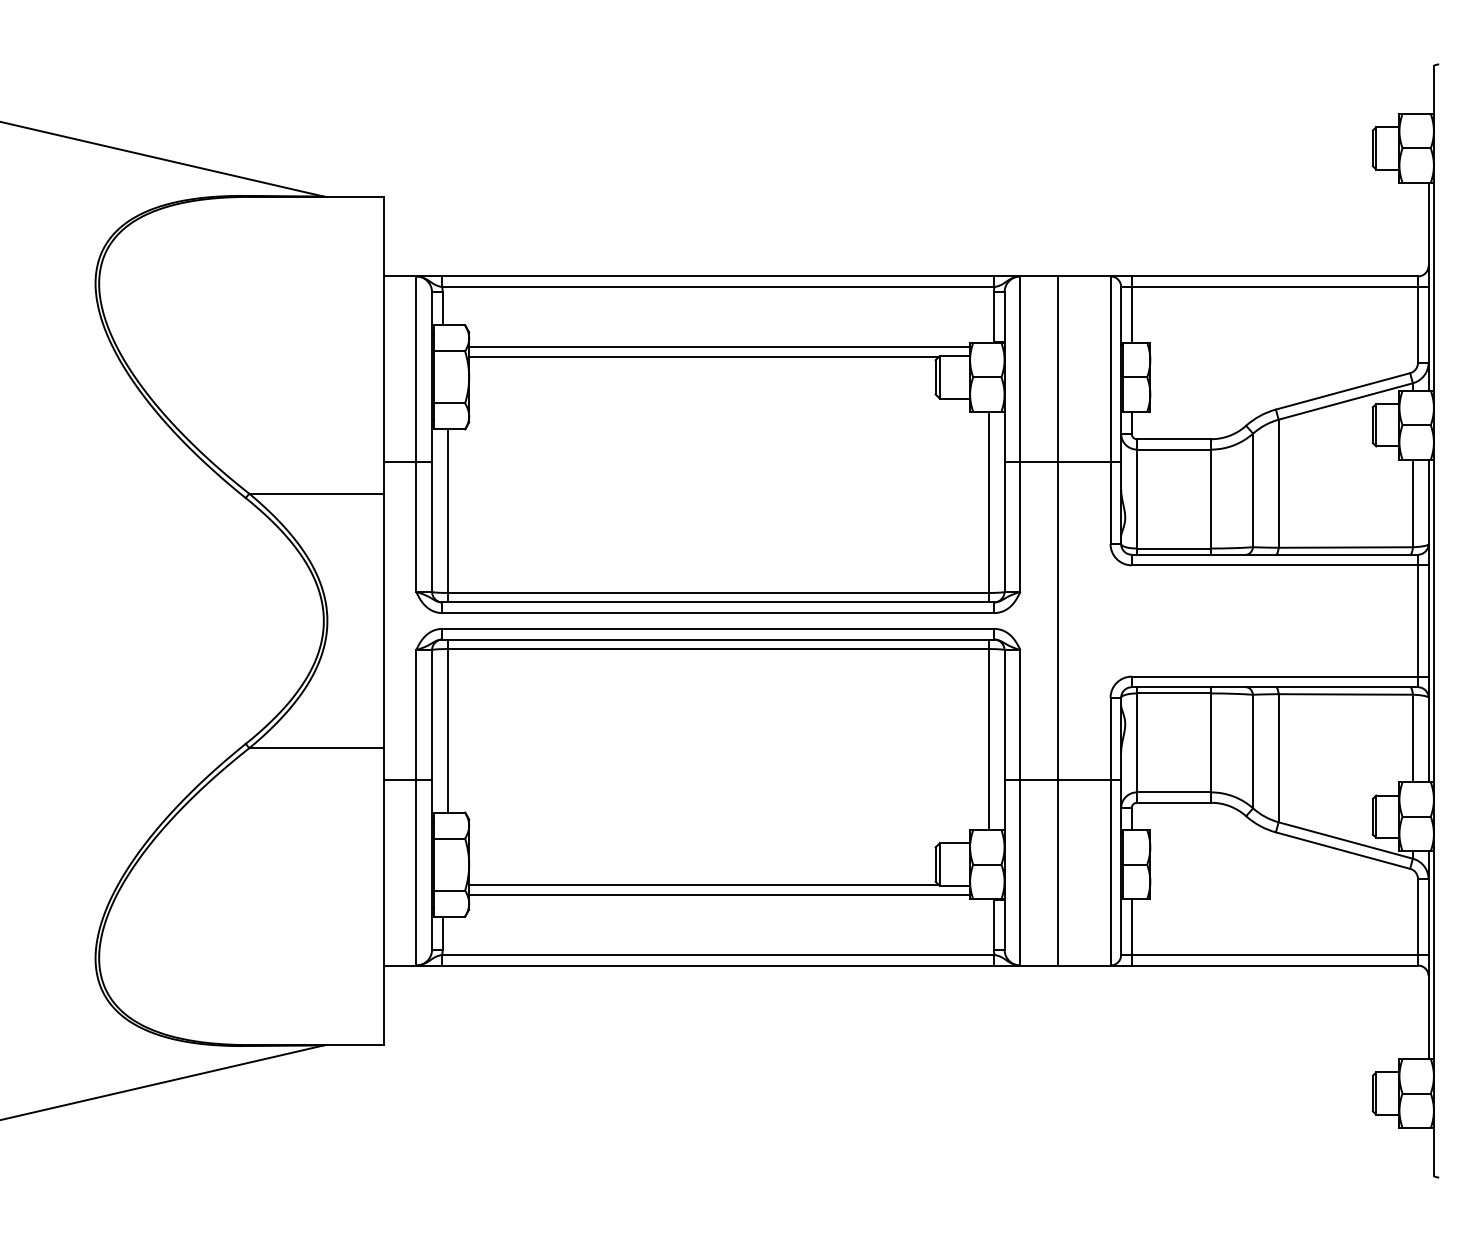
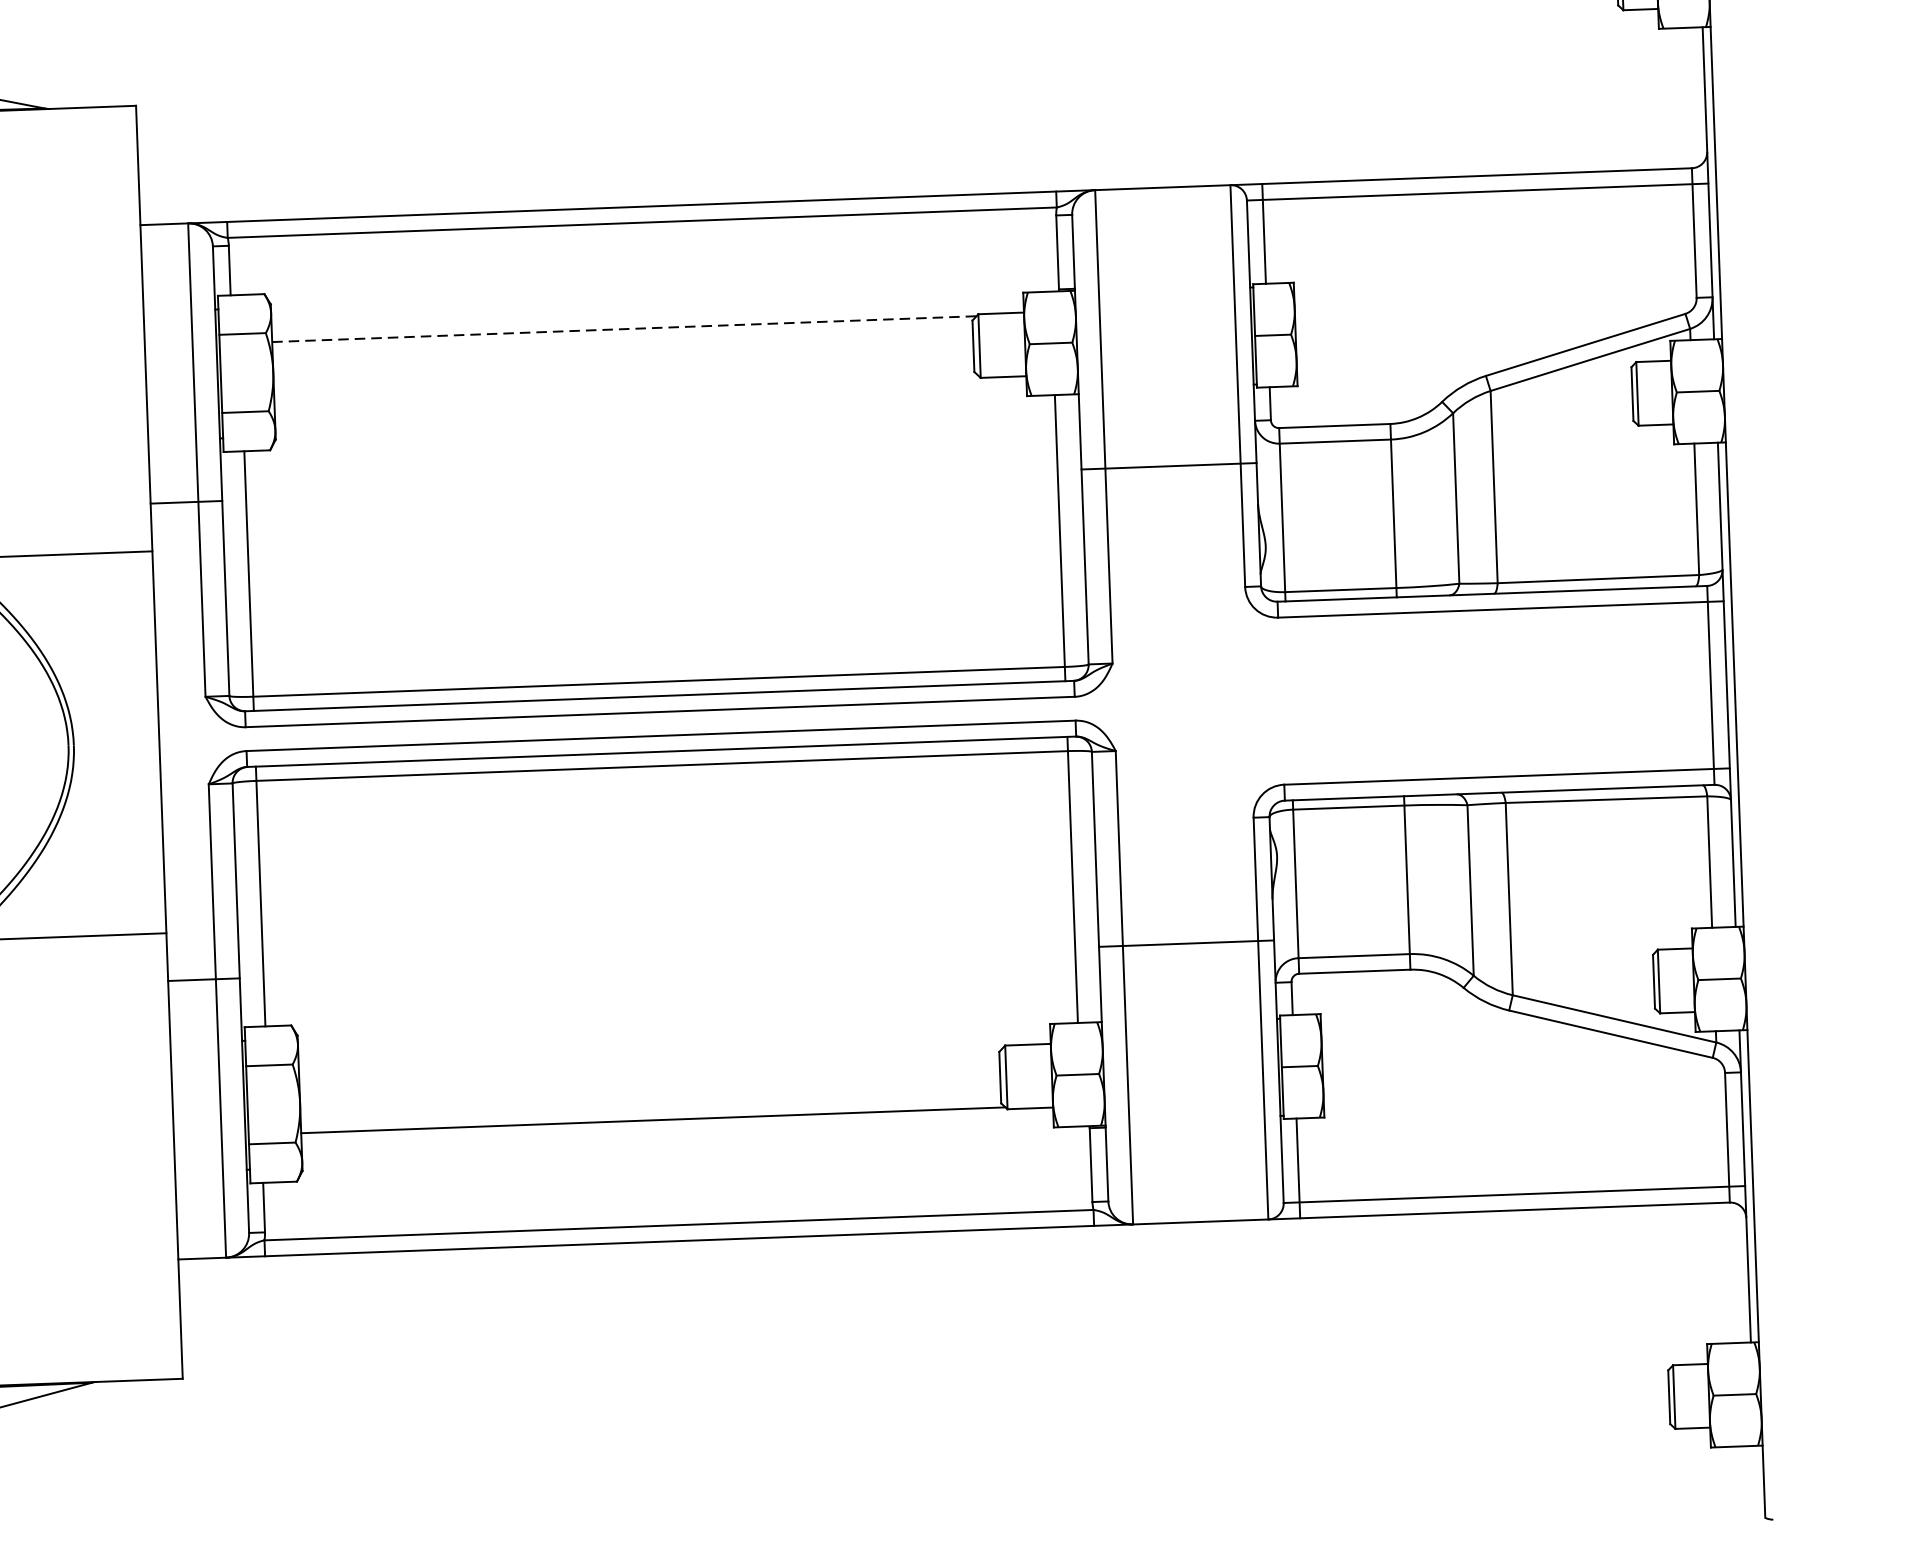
line: (719, 346) -> (647, 311), removed
line: (703, 357) -> (623, 329), solid -> dashed
line: (1057, 620) -> (1169, 704), removed
line: (719, 895) -> (677, 1135), removed

